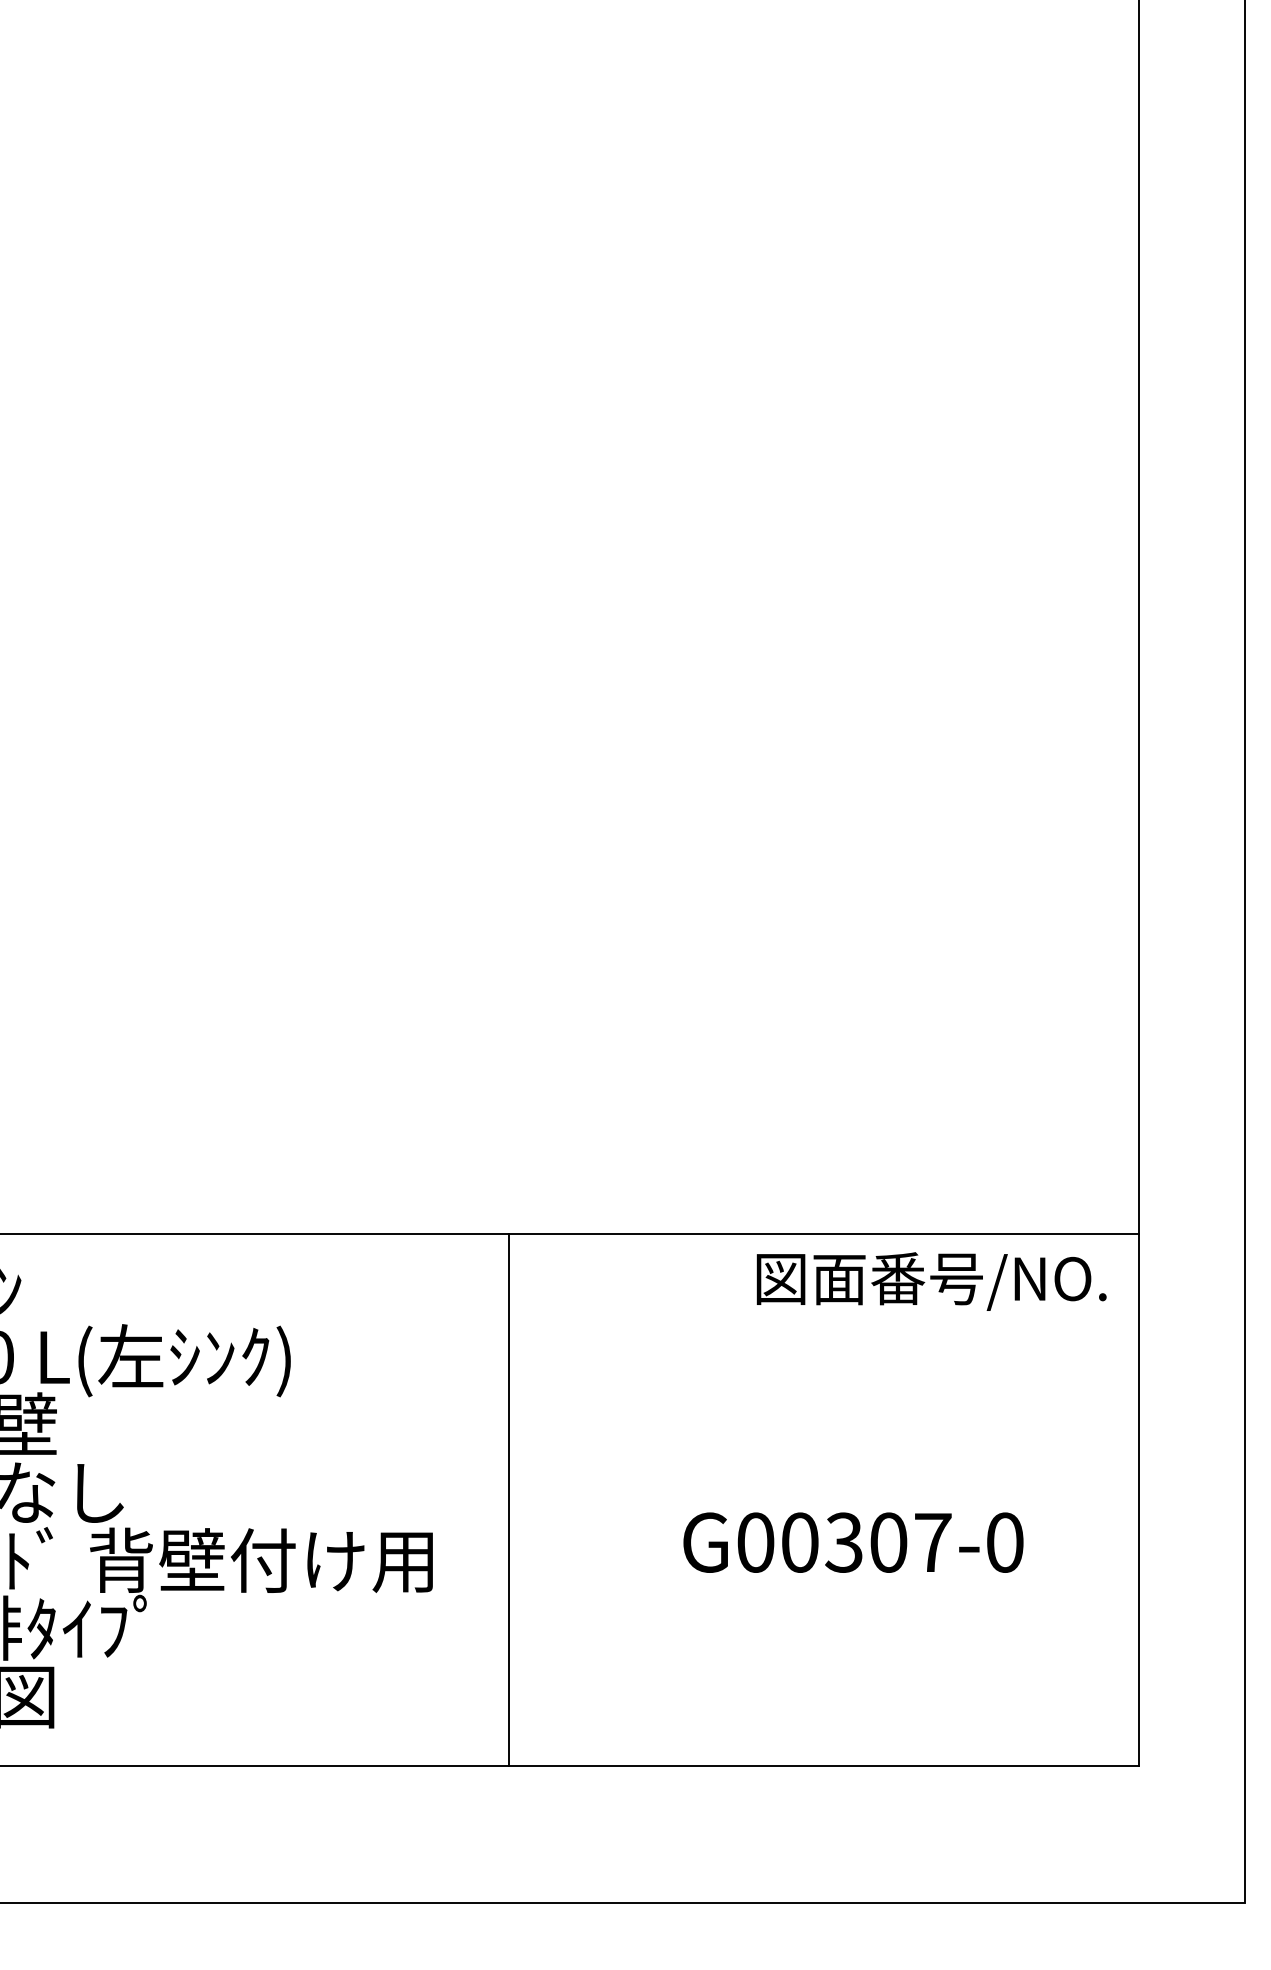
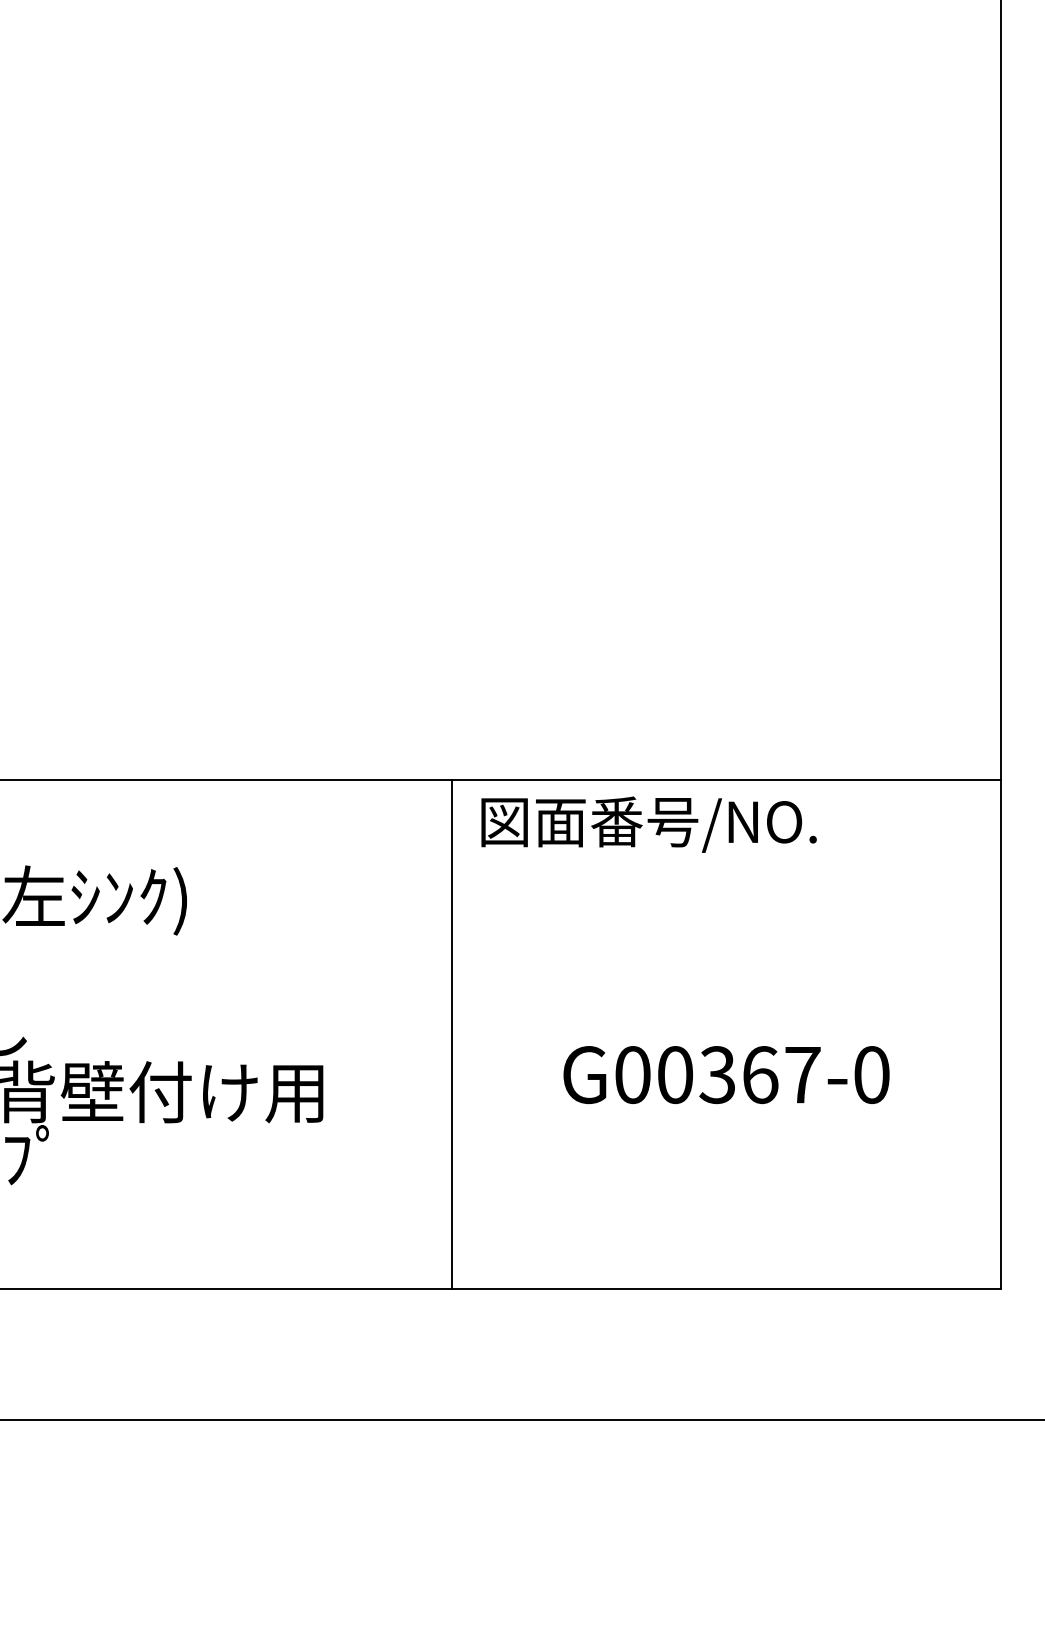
text: (931, 1281) -> (648, 824), moved
line: (508, 1499) -> (451, 1033), moved
text: (888, 1542) -> (760, 1074), G00307-0 -> G00367-0

